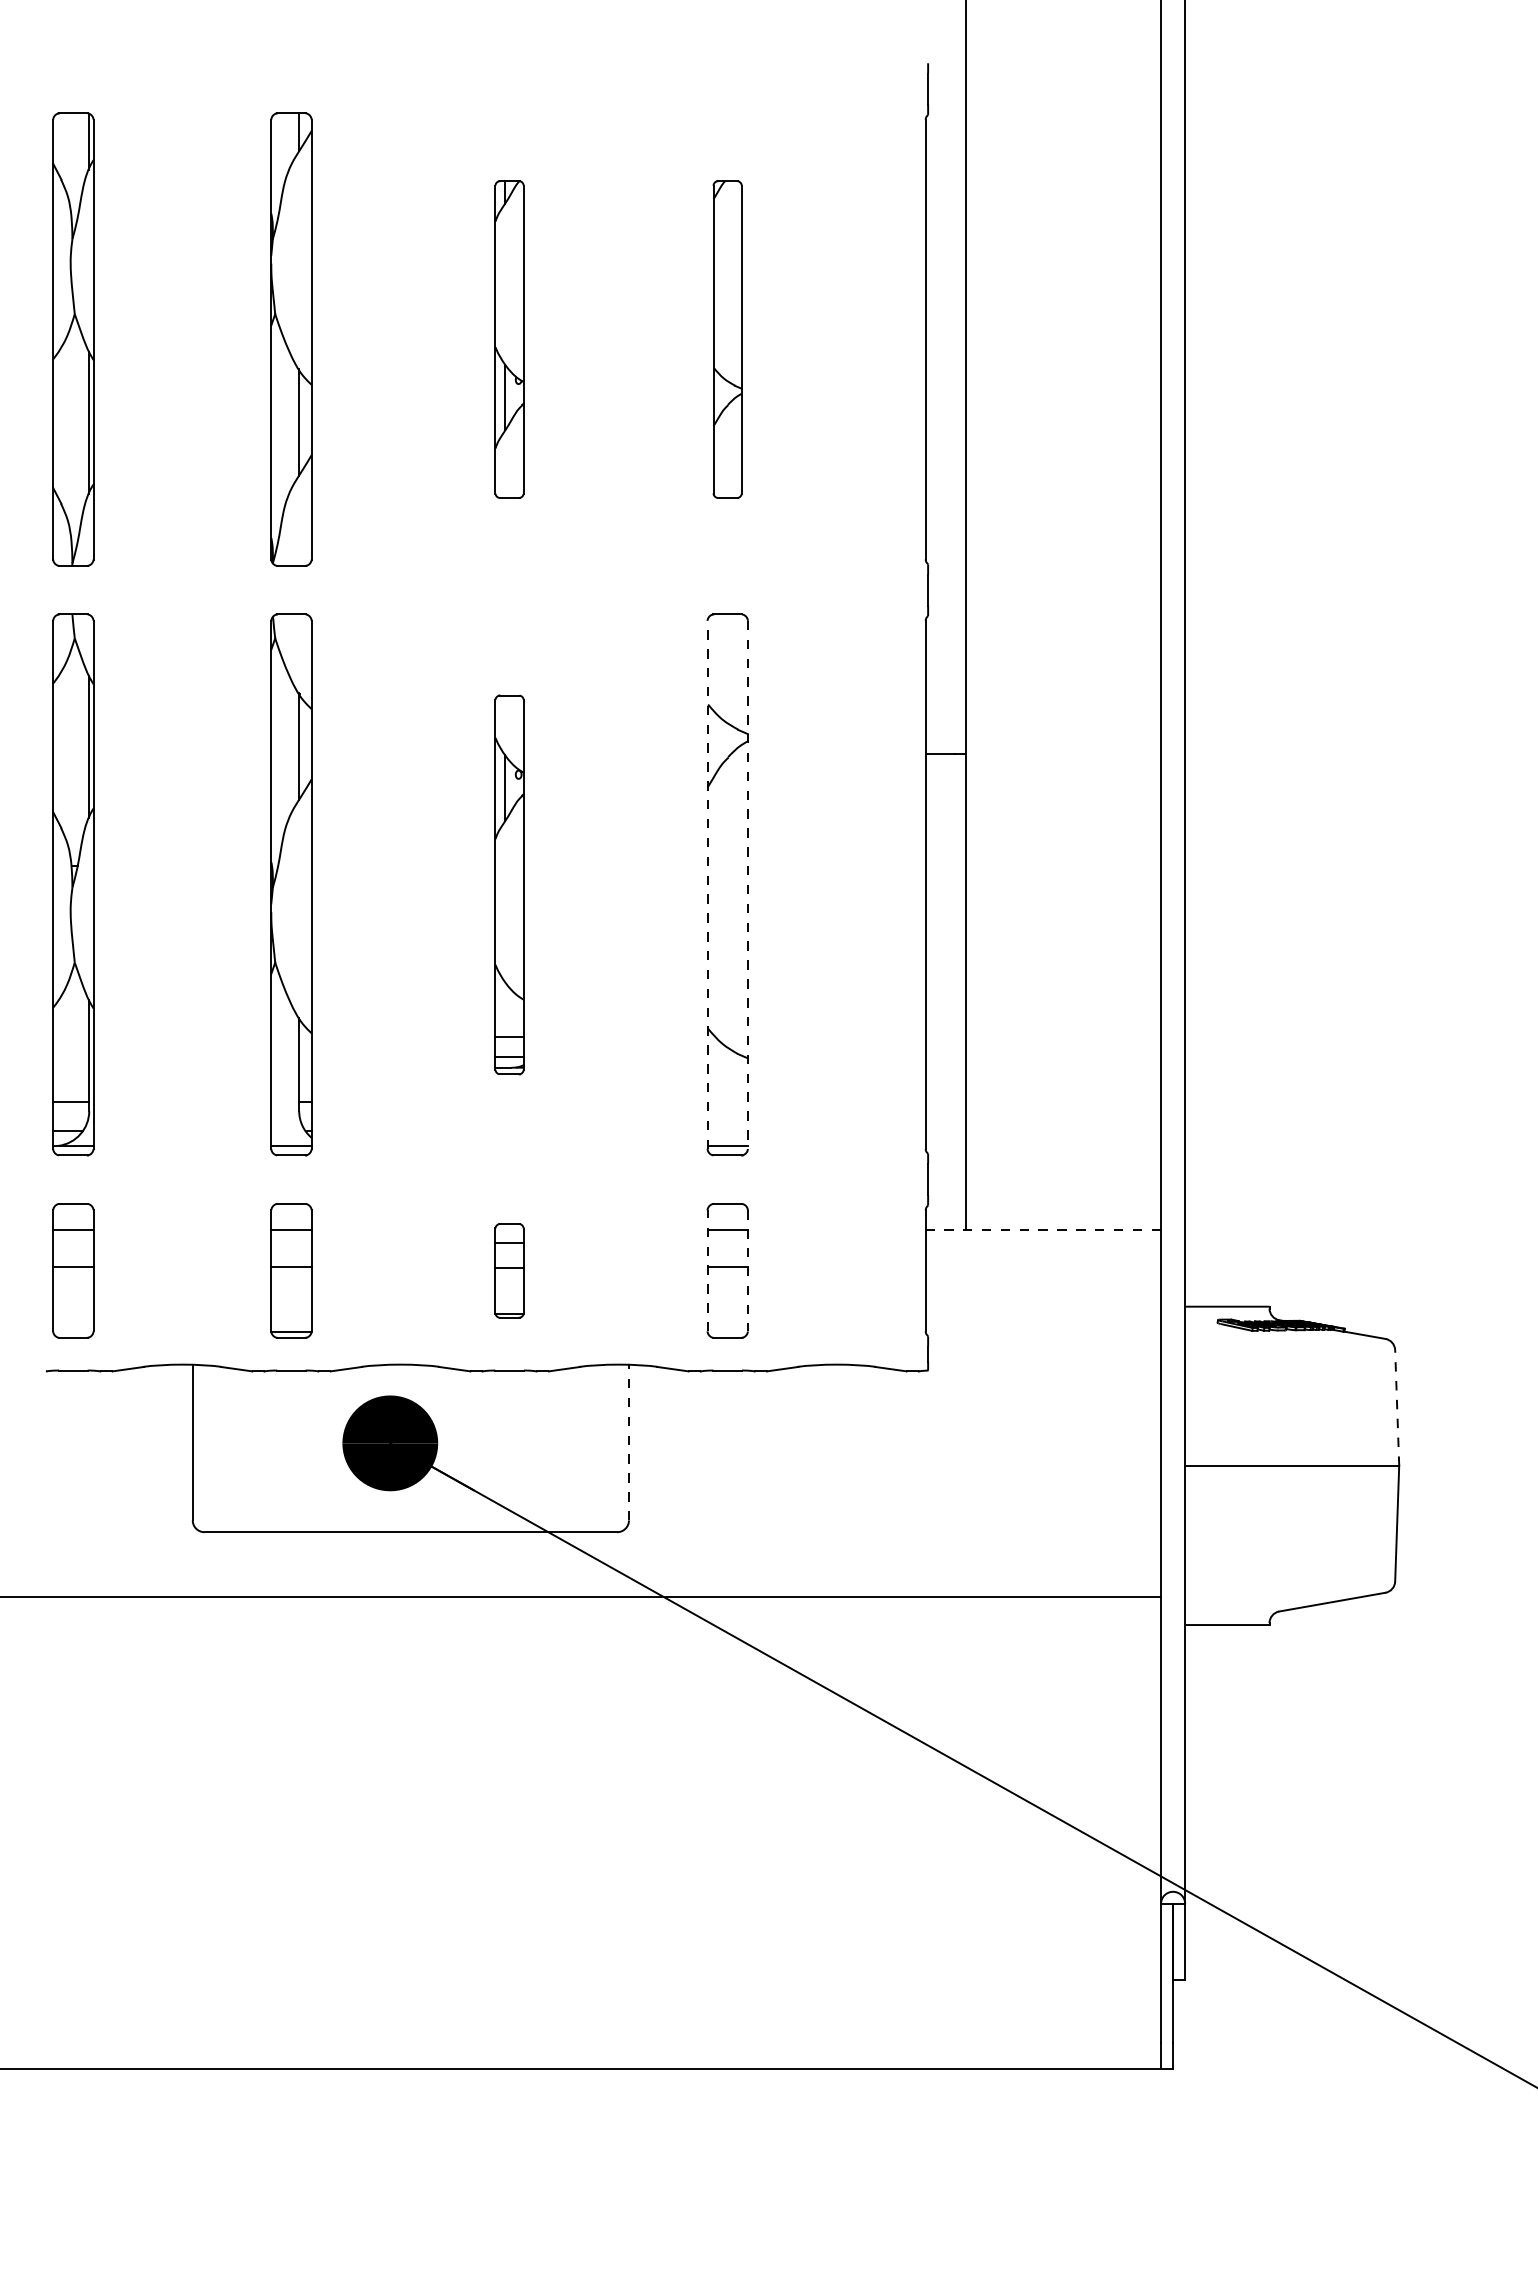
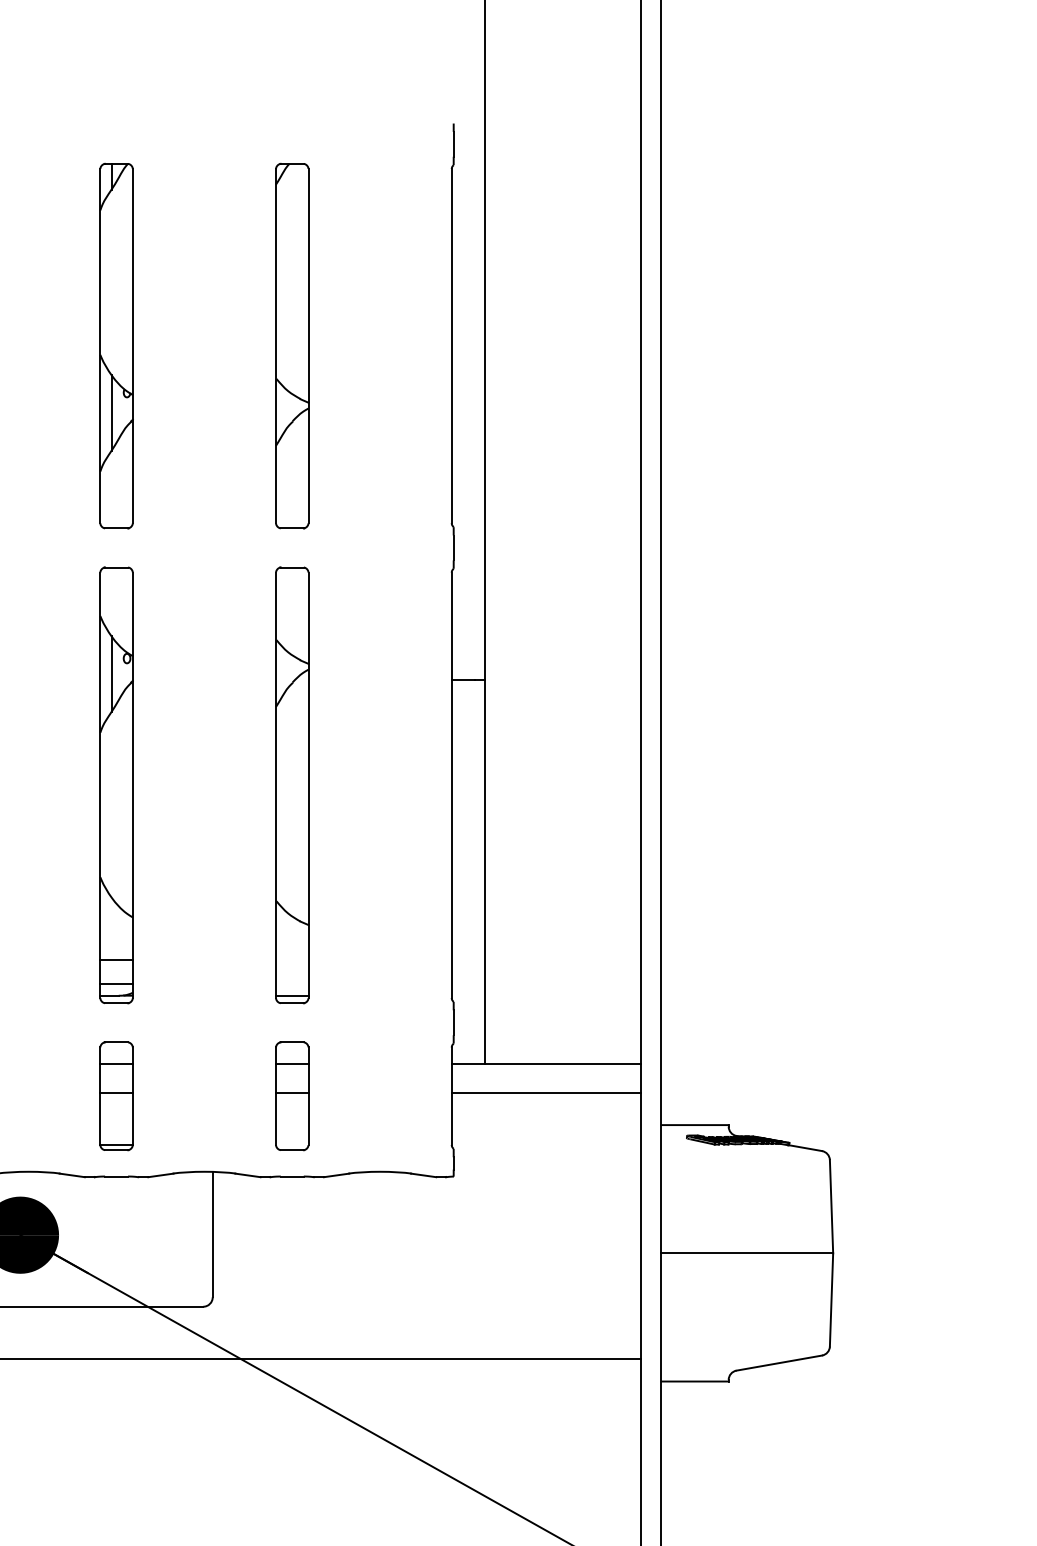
part: (509, 339) -> (116, 346), size x1.43
part: (727, 339) -> (292, 346), size x1.43
part: (509, 884) -> (116, 785), size x1.43
line: (707, 884) -> (275, 785), dashed -> solid
line: (747, 885) -> (308, 785), dashed -> solid
line: (1043, 1230) -> (546, 1063), dashed -> solid
line: (1043, 1266) -> (546, 1092), added
part: (509, 1270) -> (116, 1095), size x1.43
line: (707, 1270) -> (275, 1095), dashed -> solid
line: (747, 1270) -> (308, 1095), dashed -> solid
line: (1397, 1407) -> (831, 1206), dashed -> solid
line: (628, 1442) -> (212, 1234), dashed -> solid

